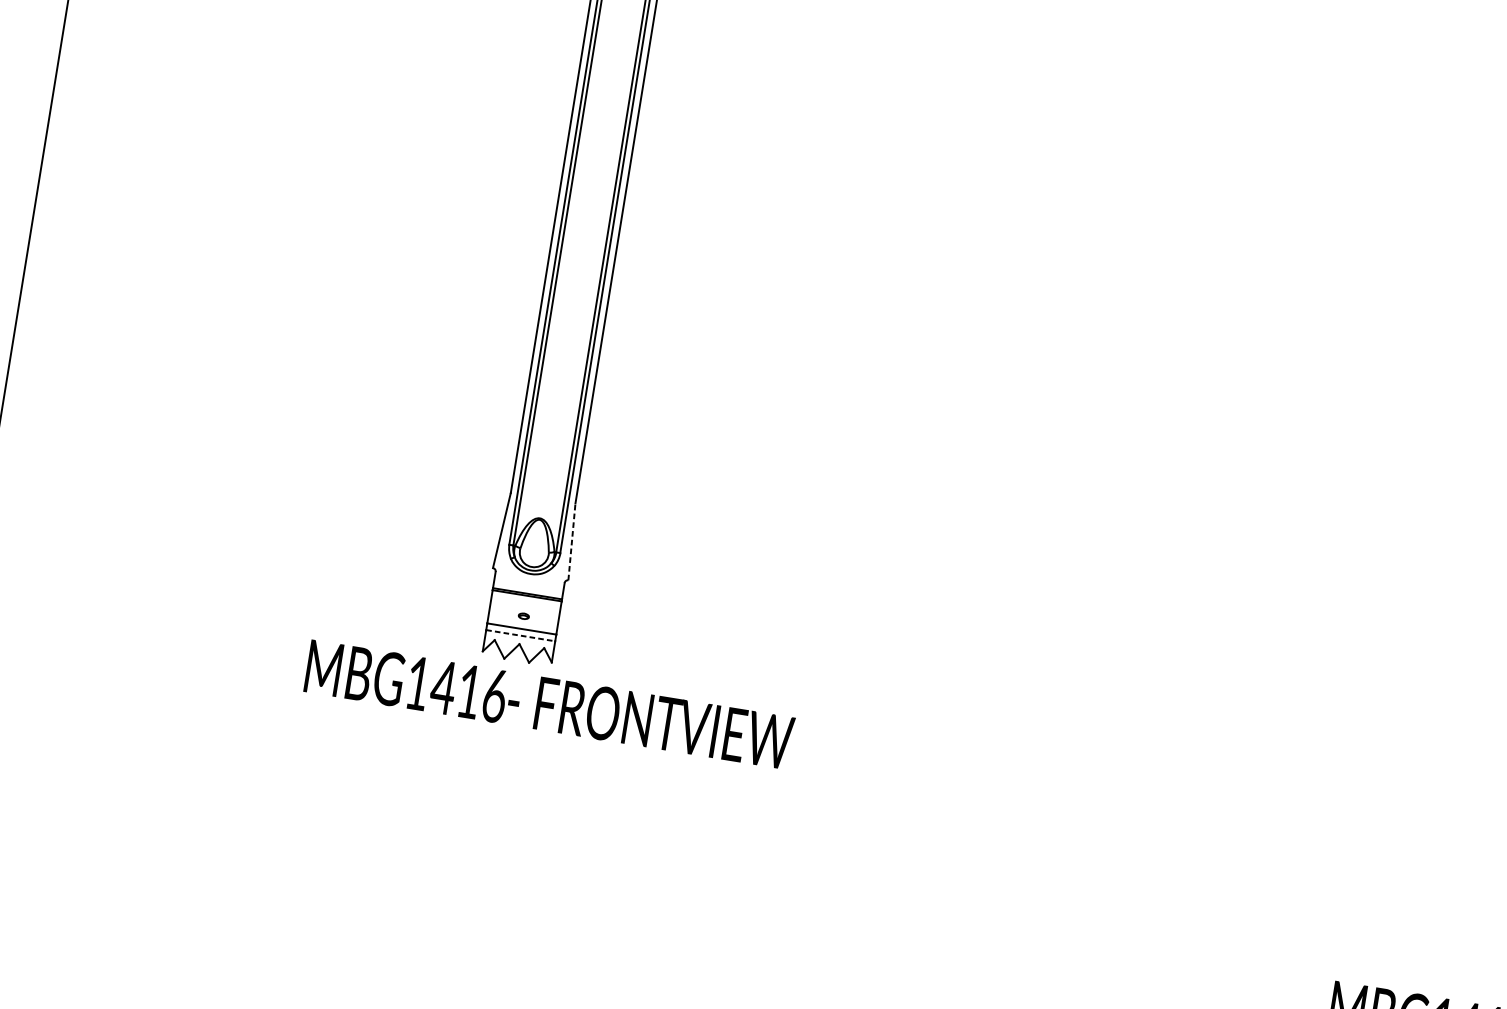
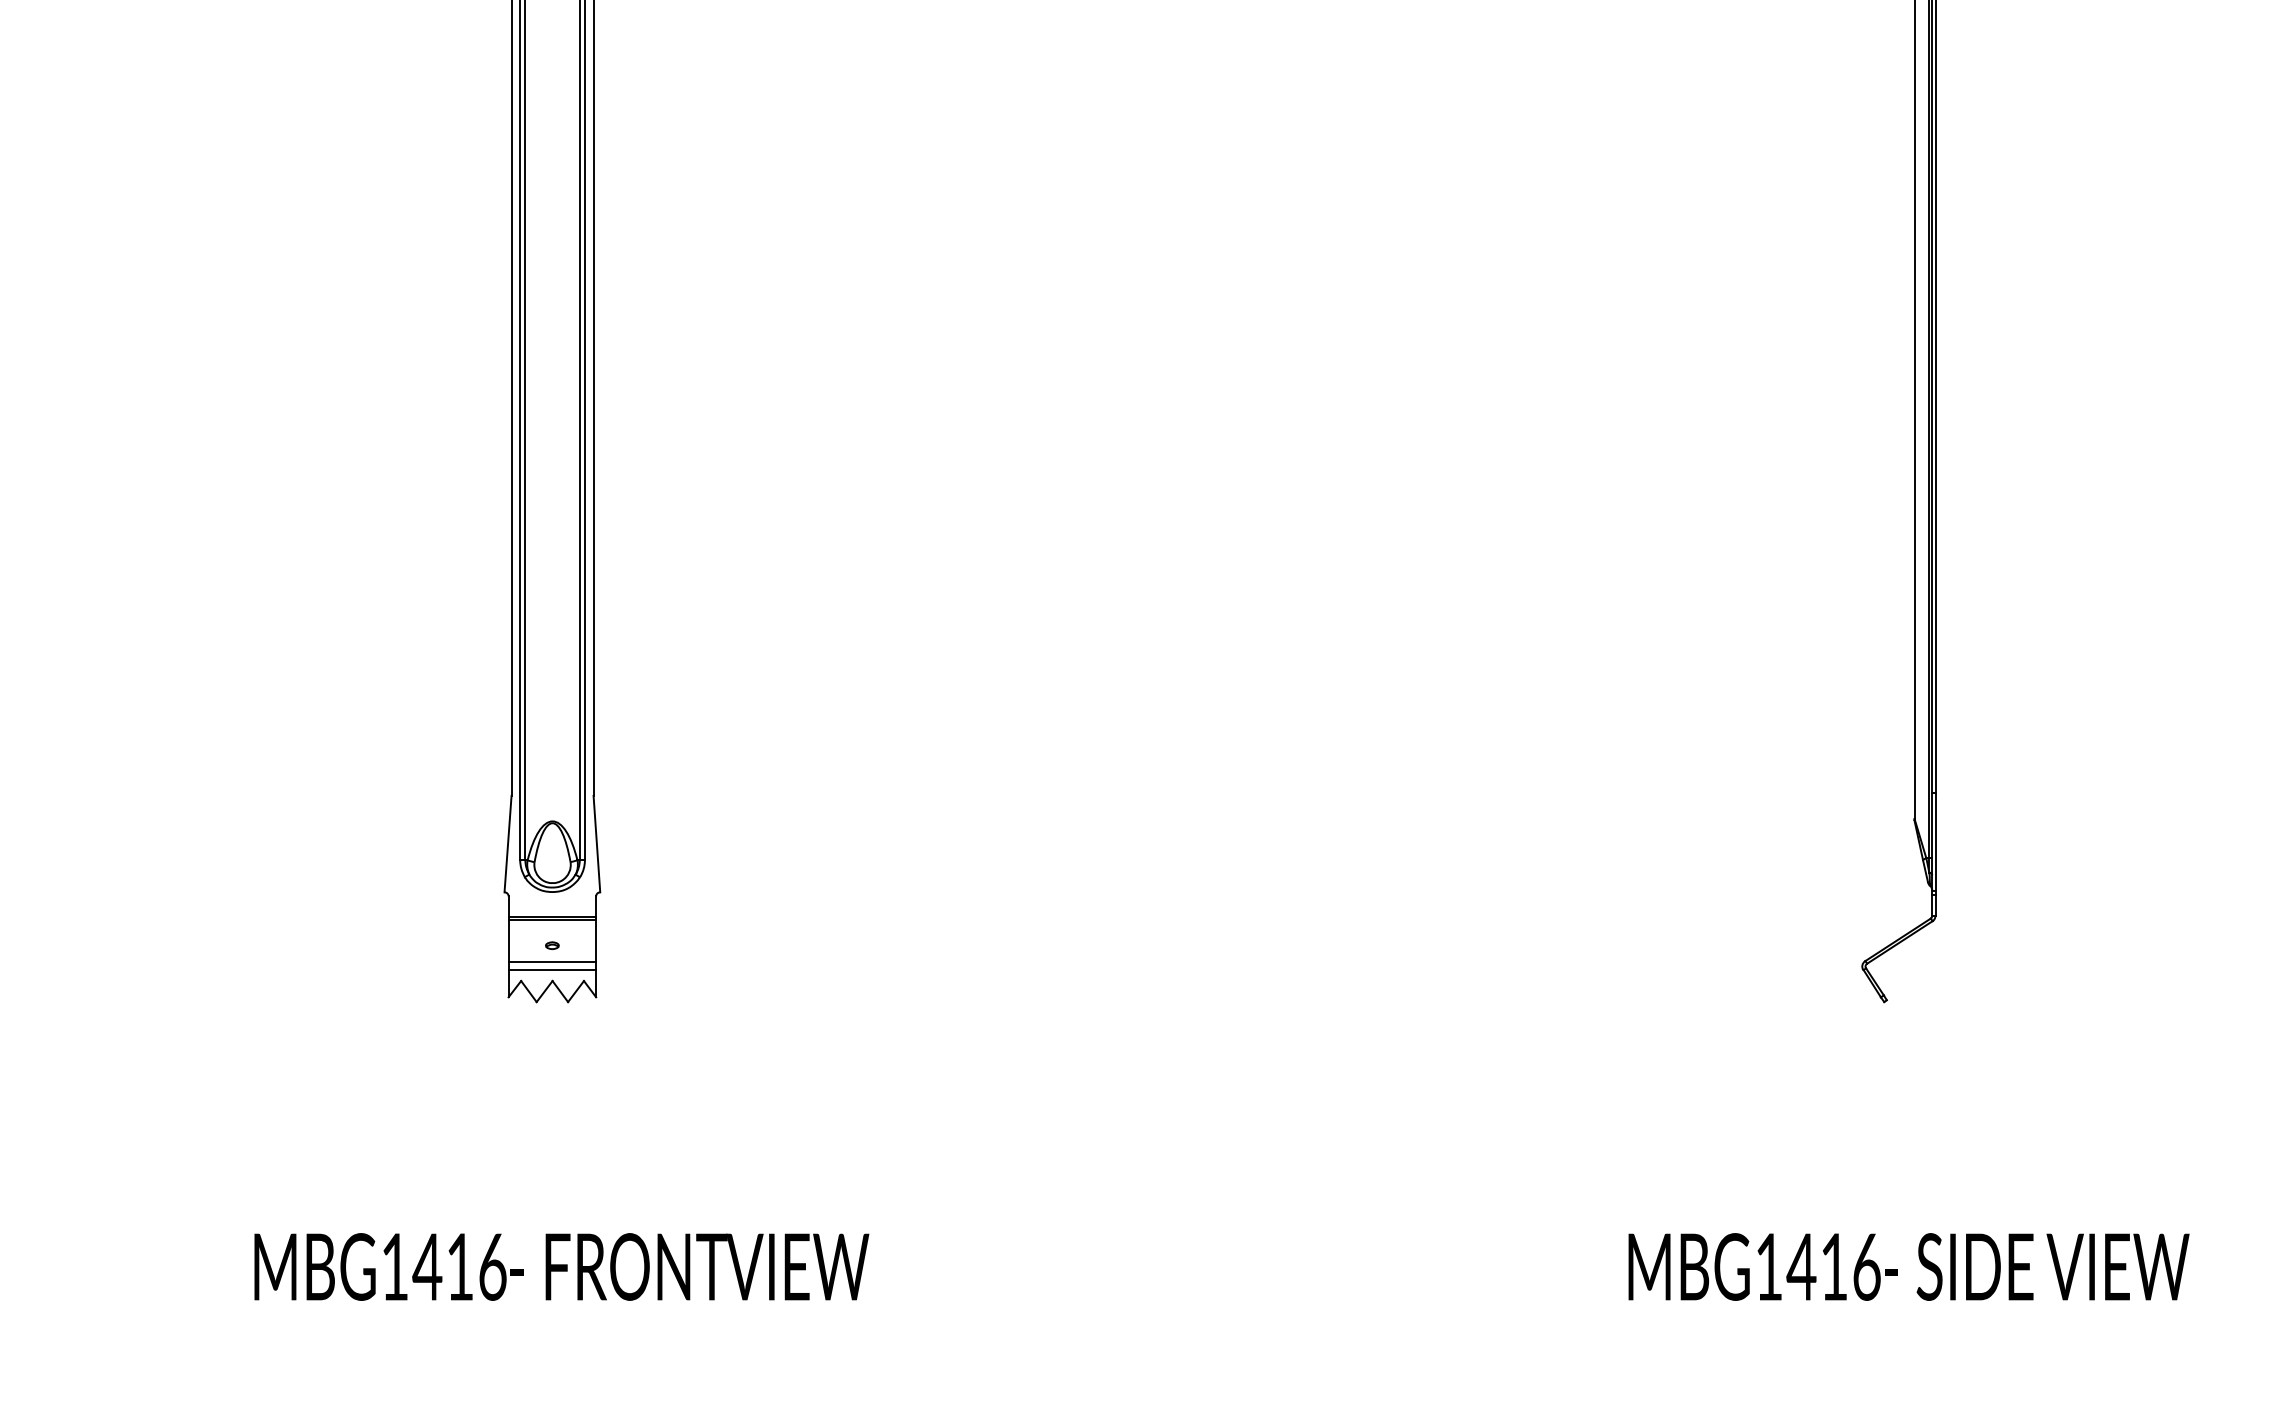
line: (571, 541) -> (596, 843), dashed -> solid
line: (520, 635) -> (552, 970), dashed -> solid
text: (549, 704) -> (561, 1266), moved

